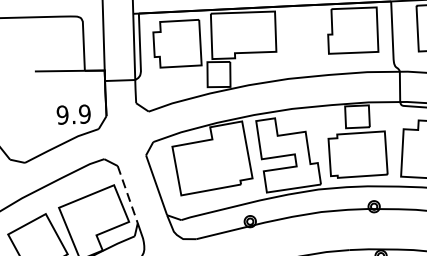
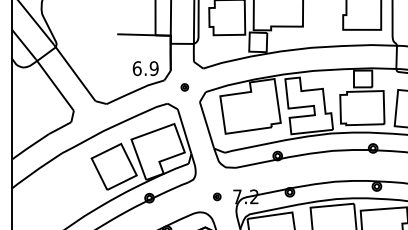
text: (61, 114) -> (136, 68), 9.9 -> 6.9
part: (125, 137) -> (184, 87), added
line: (127, 195) -> (184, 132), dashed -> solid

